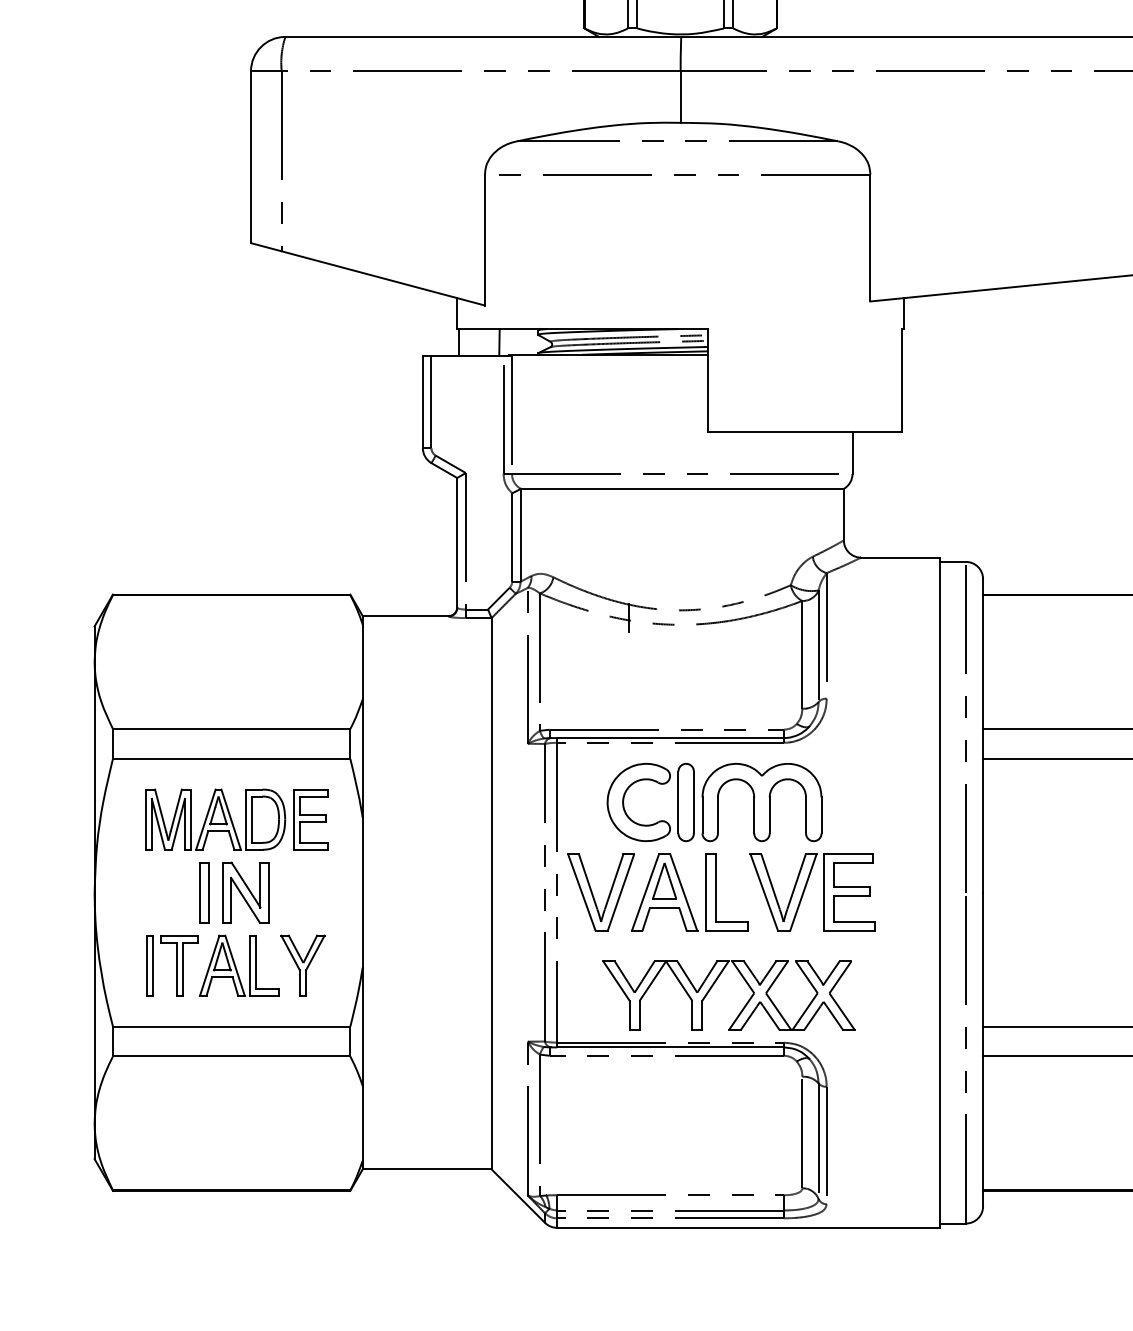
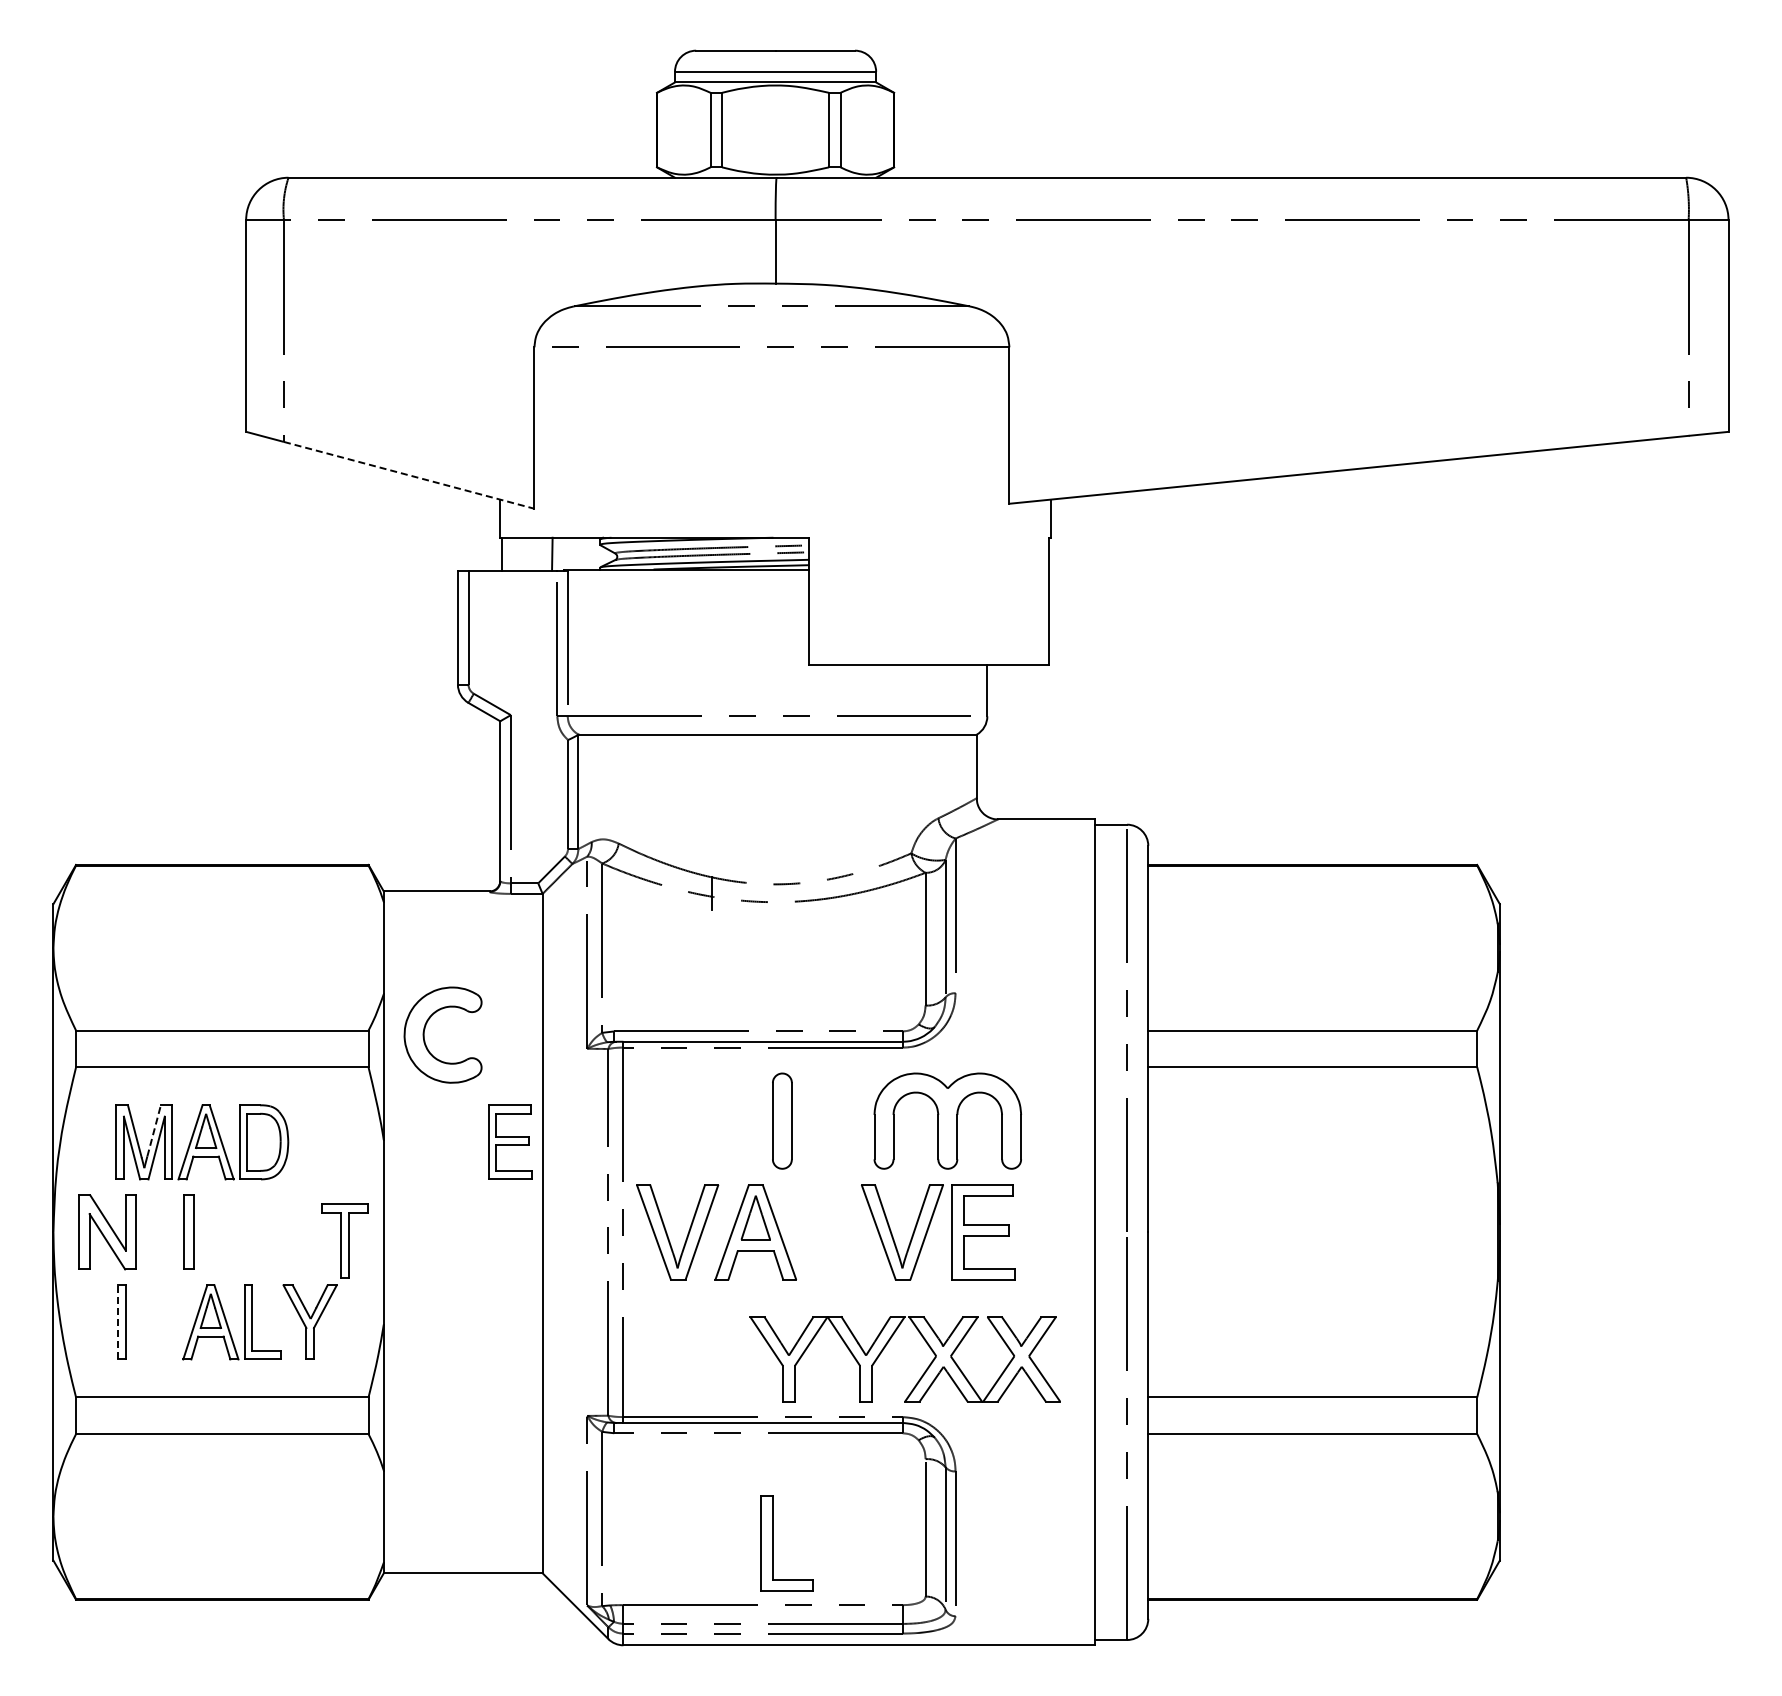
line: (383, 278) -> (409, 475), solid -> dashed
part: (624, 797) -> (425, 1029), moved
part: (761, 801) -> (947, 1120), moved
line: (176, 810) -> (154, 1130), solid -> dashed
part: (311, 819) -> (510, 1141), moved
part: (245, 892) -> (107, 1232), moved
part: (716, 892) -> (773, 1543), moved
line: (147, 965) -> (118, 1321), solid -> dashed
part: (179, 965) -> (344, 1240), moved
part: (713, 985) -> (886, 1346), moved

